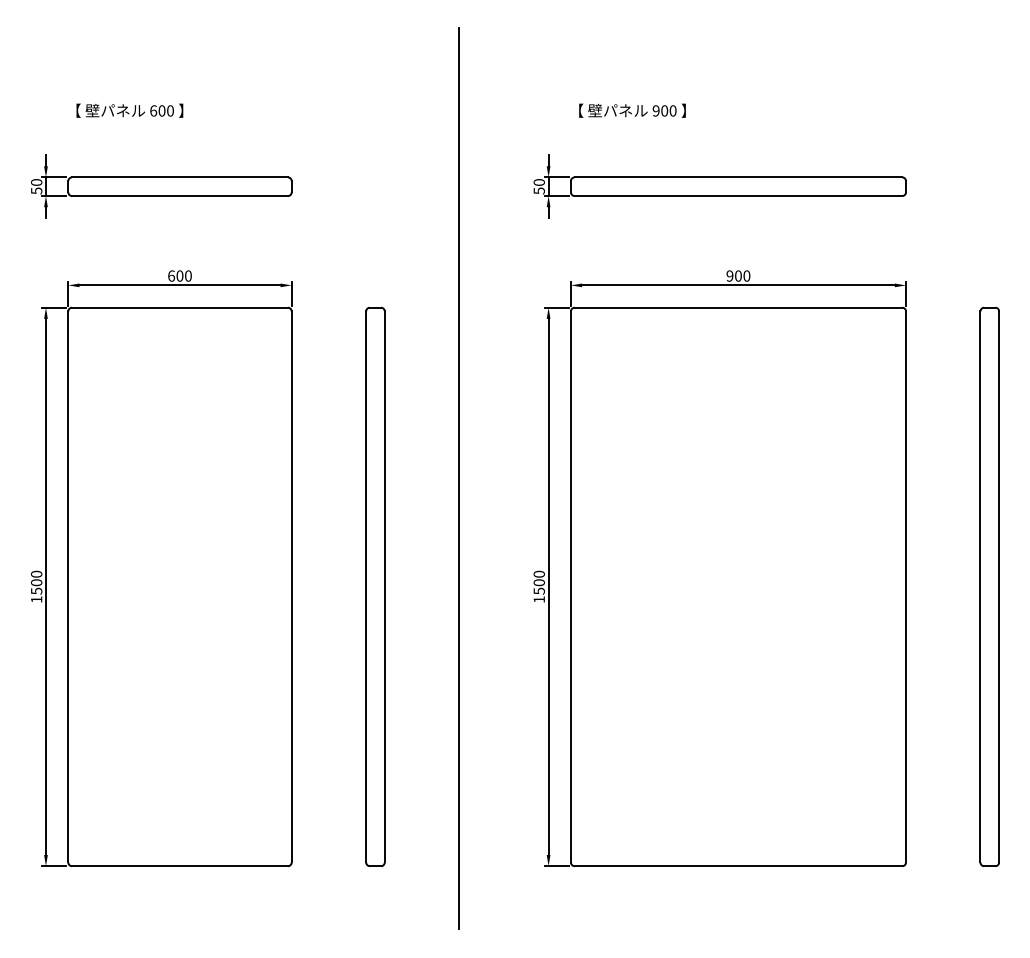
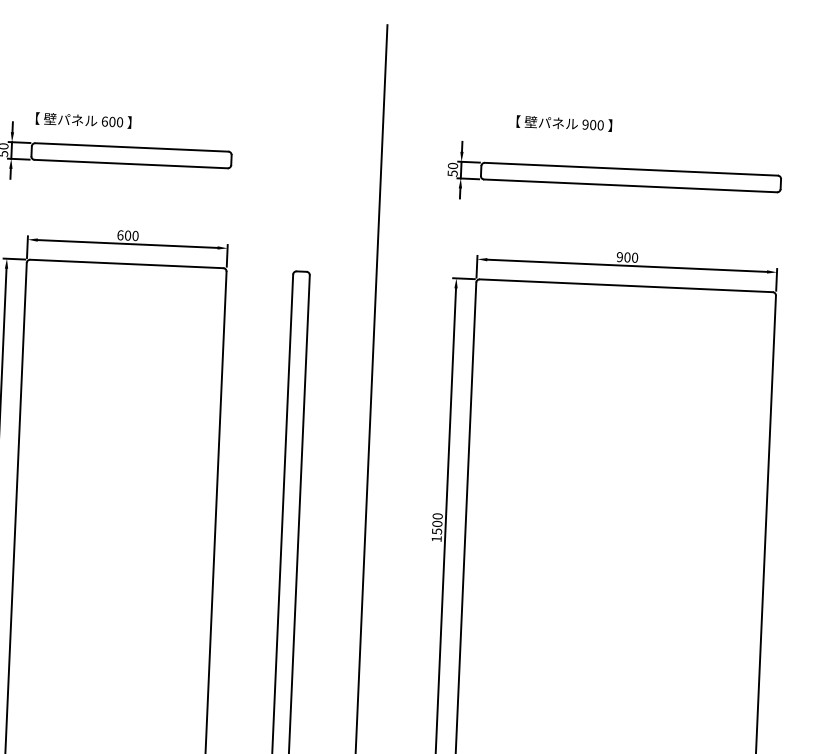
text: (129, 110) -> (83, 120), moved
text: (632, 110) -> (564, 123), moved

